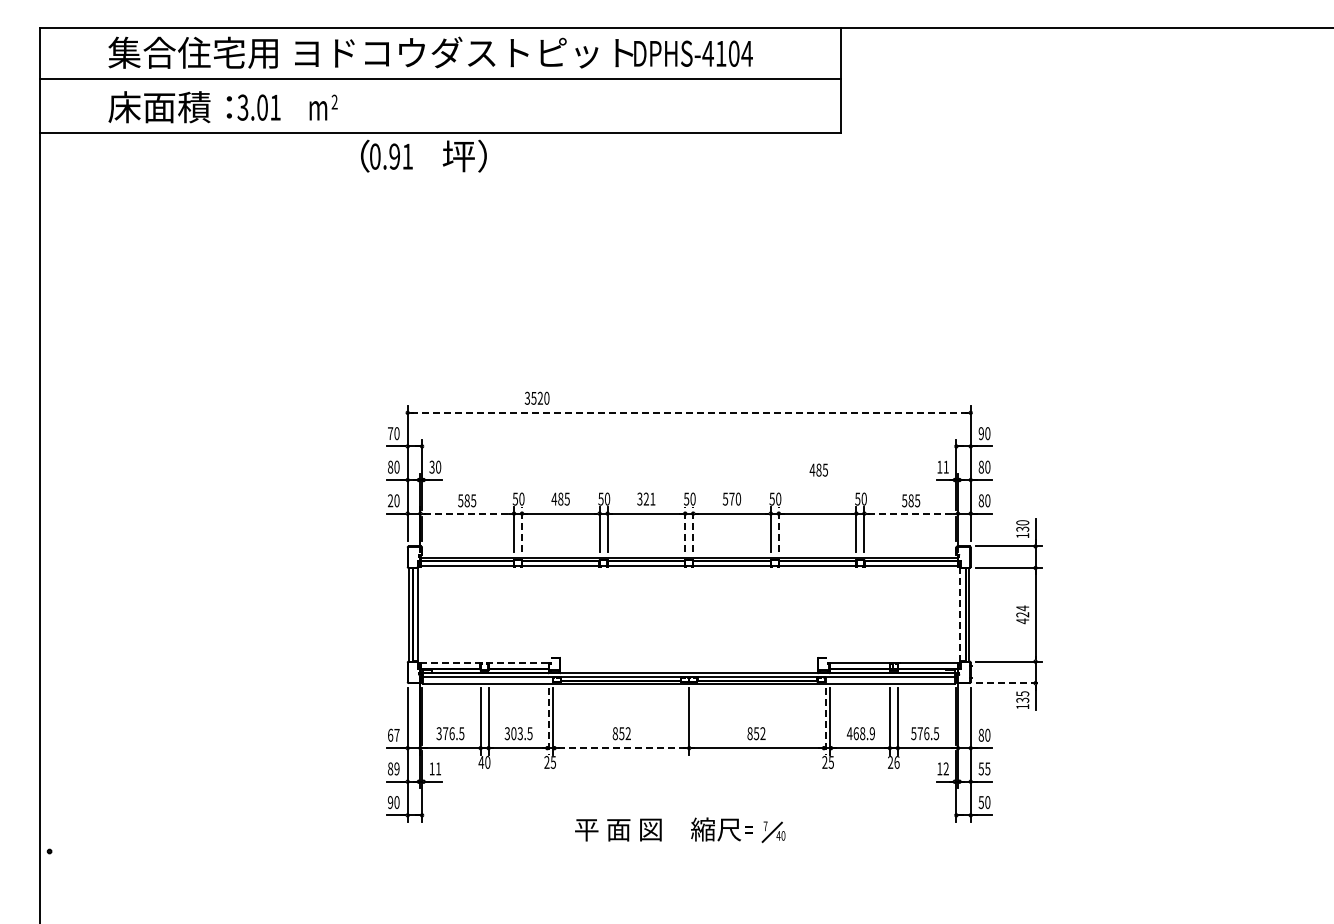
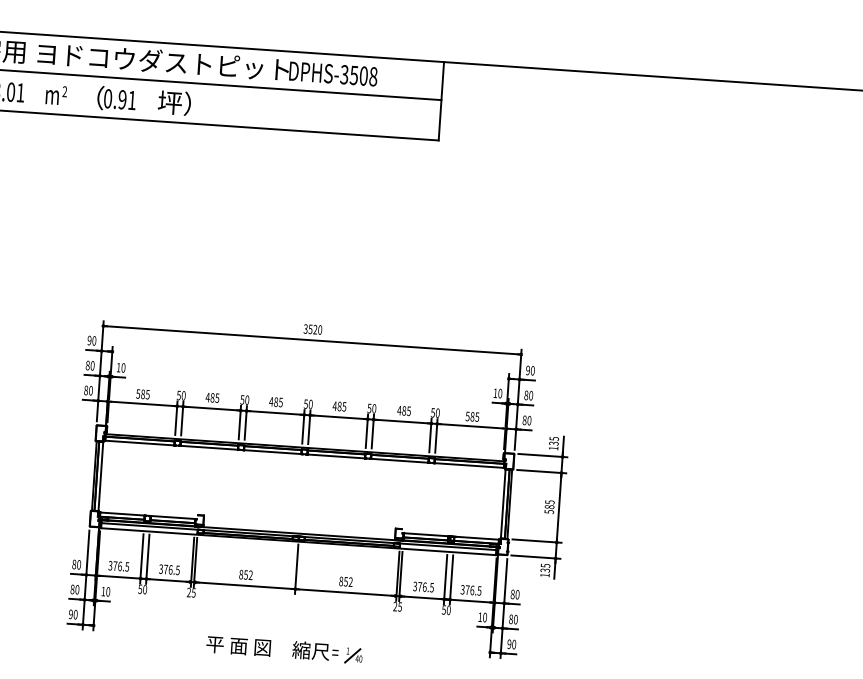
text: (727, 53) -> (358, 75), DPHS-4104 -> DPHS-3508
text: (423, 155) -> (143, 100), moved
text: (536, 397) -> (312, 328), moved
line: (689, 412) -> (312, 340), dashed -> solid
text: (390, 433) -> (89, 340), 70 -> 90
text: (431, 466) -> (118, 367), 30 -> 10
text: (945, 466) -> (499, 393), 11 -> 10
text: (818, 469) -> (403, 410), moved
text: (646, 498) -> (276, 401), 321 -> 485
text: (731, 498) -> (339, 406), 570 -> 485
text: (390, 500) -> (86, 390), 20 -> 80
line: (467, 513) -> (142, 403), dashed -> solid
line: (911, 513) -> (472, 426), dashed -> solid
text: (1022, 522) -> (554, 438), 130 -> 135
line: (522, 529) -> (182, 418), dashed -> solid
line: (685, 529) -> (303, 426), dashed -> solid
line: (693, 529) -> (309, 427), dashed -> solid
line: (778, 529) -> (372, 431), dashed -> solid
line: (960, 614) -> (503, 503), dashed -> solid
text: (1022, 614) -> (549, 506), 424 -> 585
line: (485, 663) -> (148, 516), dashed -> solid
line: (1008, 683) -> (535, 557), dashed -> solid
line: (548, 721) -> (192, 562), dashed -> solid
line: (825, 721) -> (397, 576), dashed -> solid
text: (517, 733) -> (168, 569), 303.5 -> 376.5
text: (860, 733) -> (423, 586), 468.9 -> 376.5
text: (913, 733) -> (462, 589), 576.5 -> 376.5
text: (393, 734) -> (76, 564), 67 -> 80
line: (621, 748) -> (245, 586), dashed -> solid
text: (481, 762) -> (140, 589), 40 -> 50
text: (893, 762) -> (446, 610), 26 -> 50
text: (396, 768) -> (77, 589), 89 -> 80
text: (438, 768) -> (108, 591), 11 -> 10
text: (945, 768) -> (484, 617), 12 -> 10
text: (984, 768) -> (513, 619), 55 -> 80
text: (980, 802) -> (508, 644), 50 -> 90
text: (765, 826) -> (347, 651), 7 -> 1

